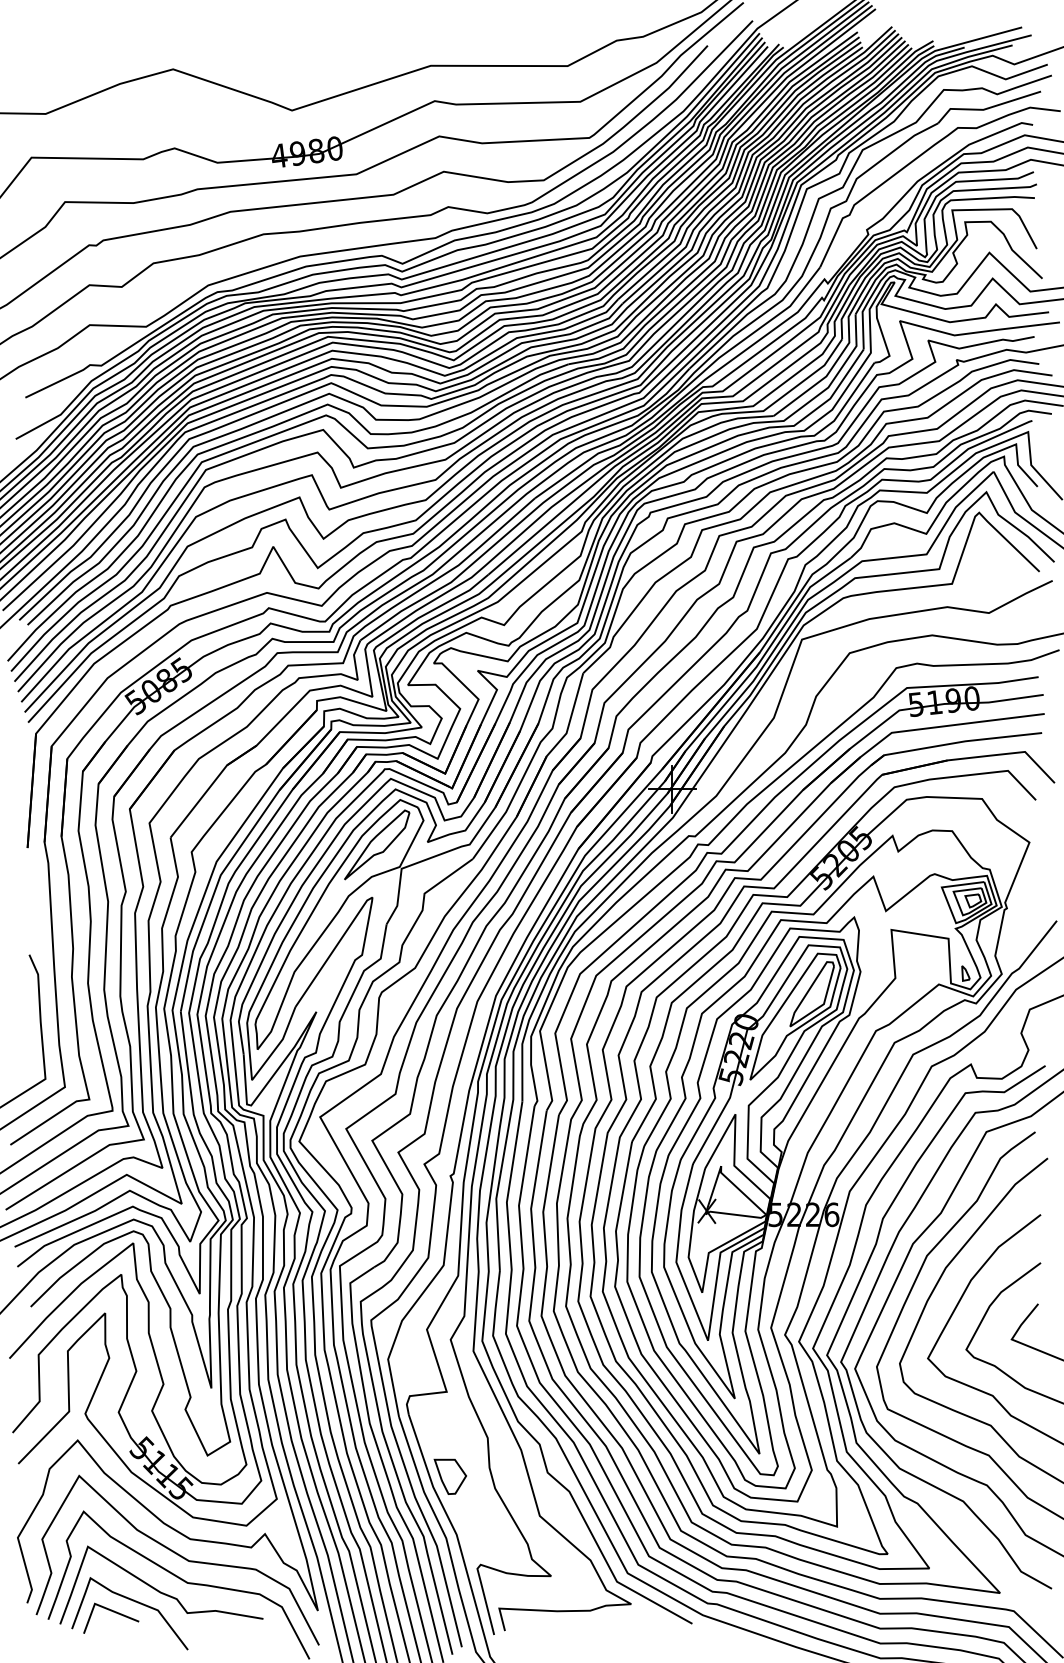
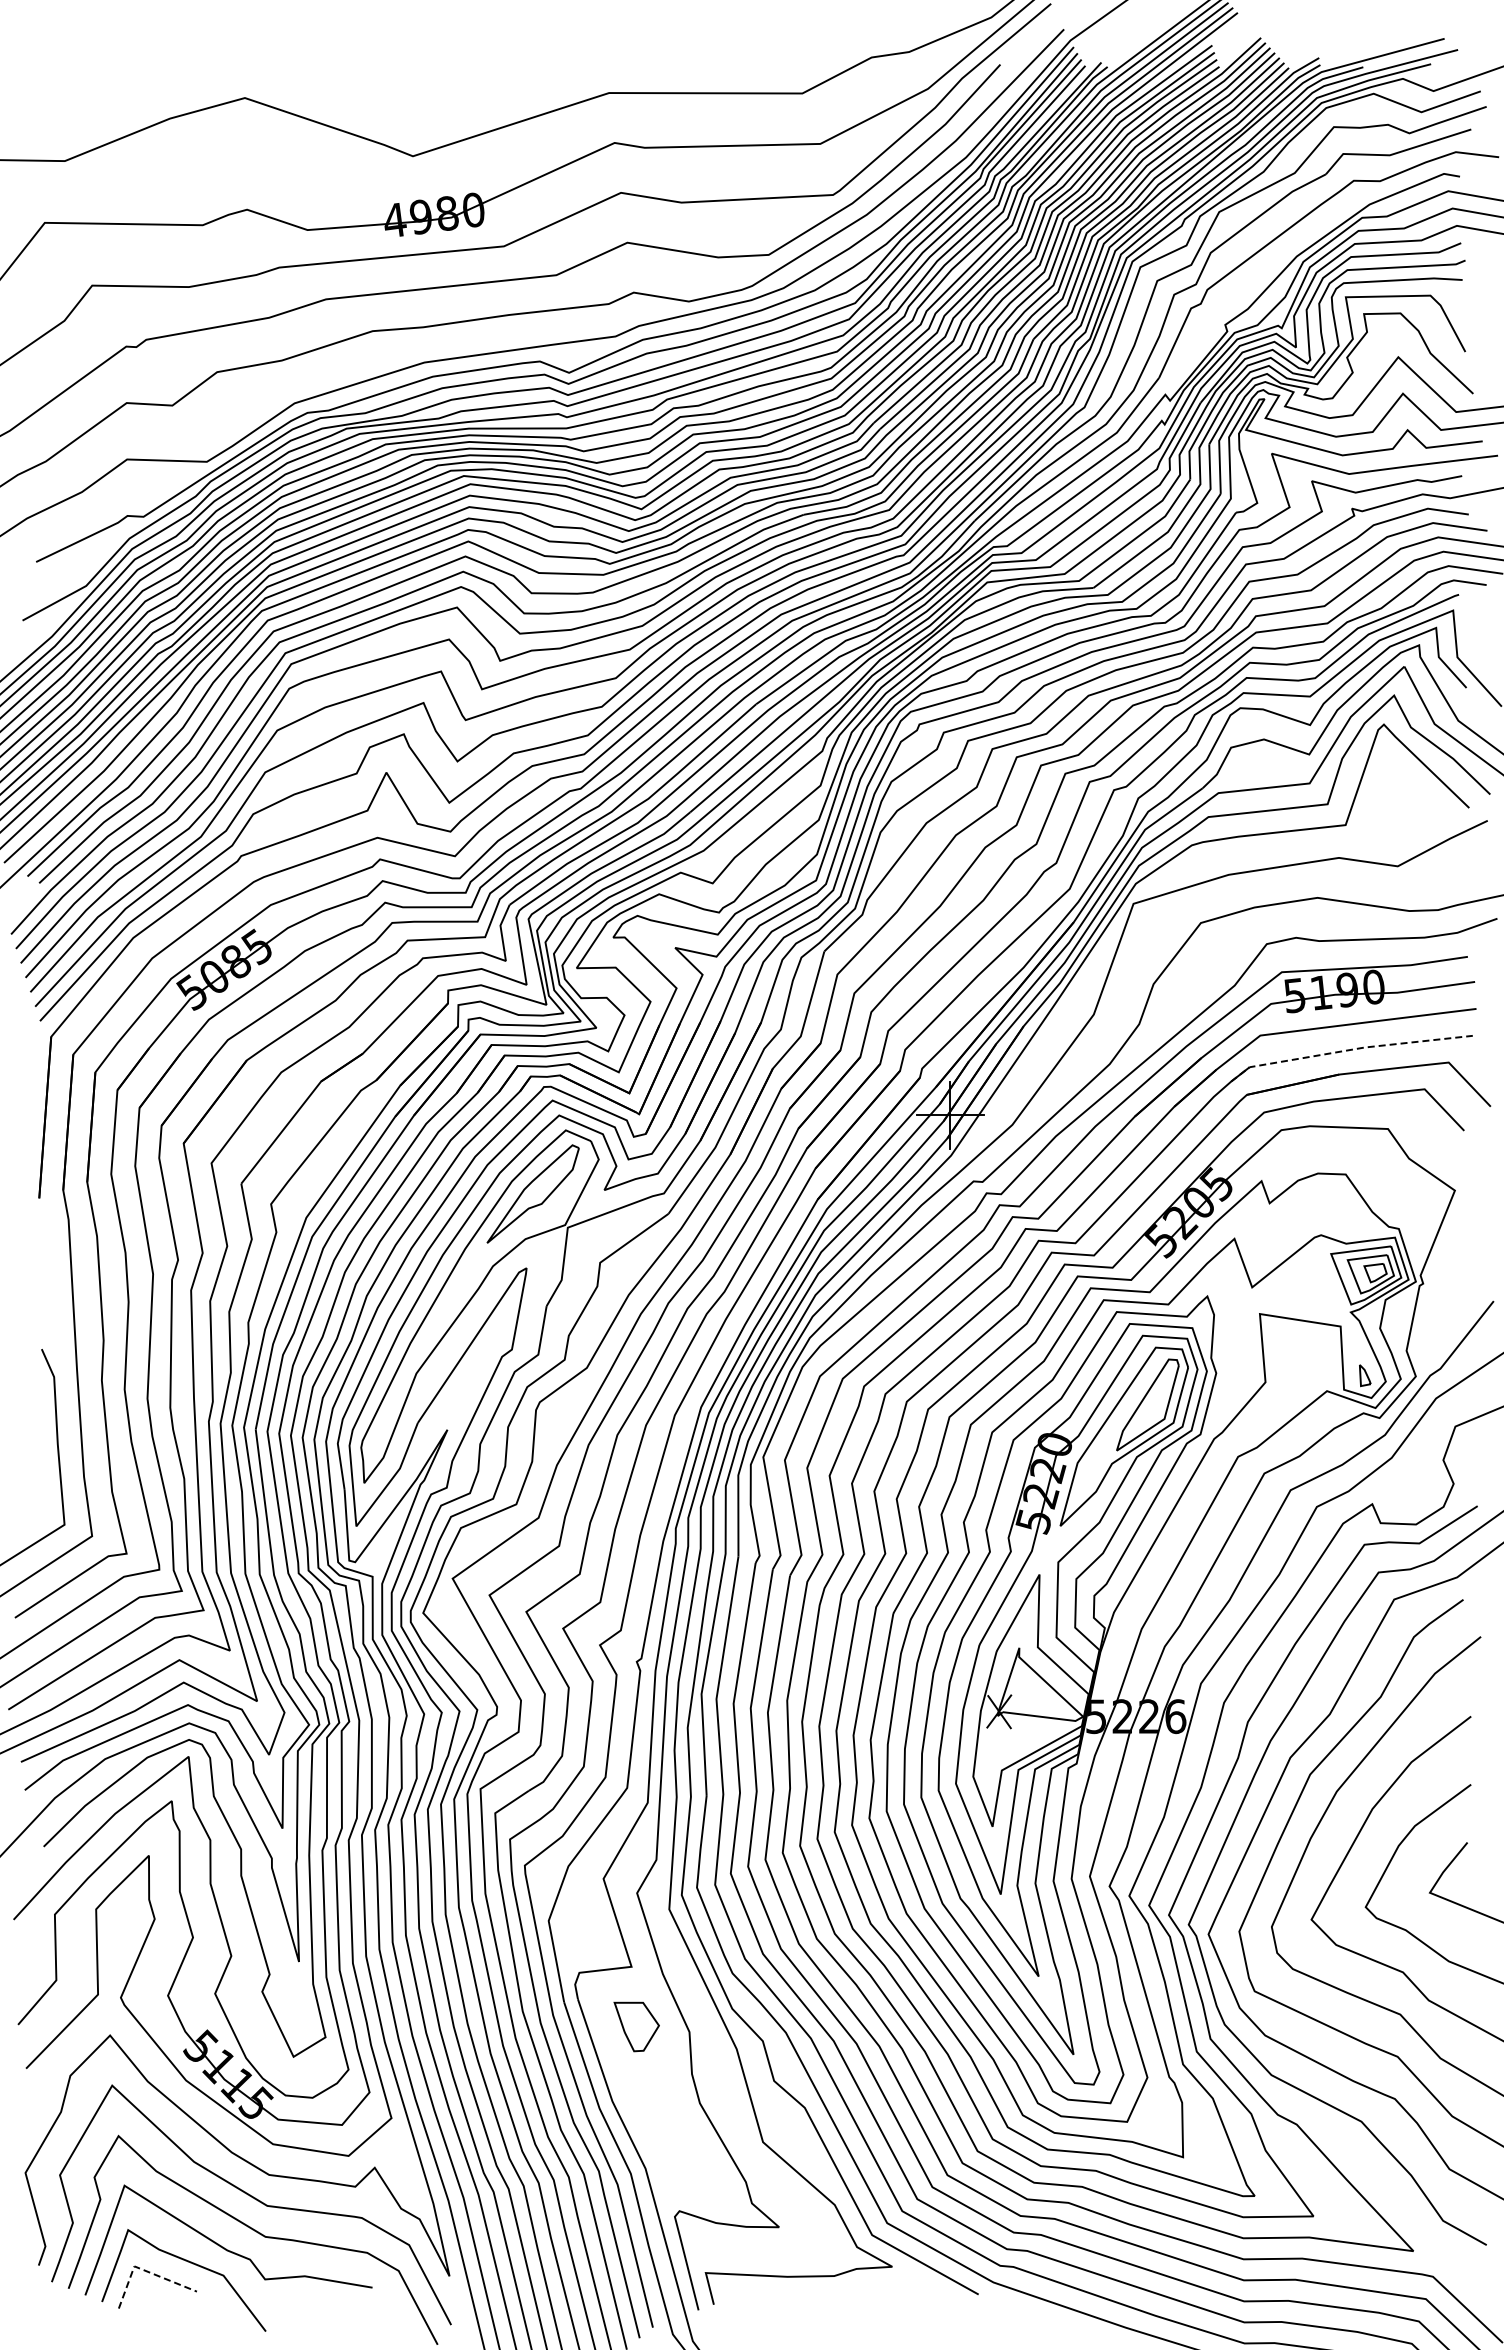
line: (954, 743) -> (1348, 1050), solid -> dashed
part: (450, 1476) -> (636, 2026), moved
line: (102, 1606) -> (144, 2270), solid -> dashed

